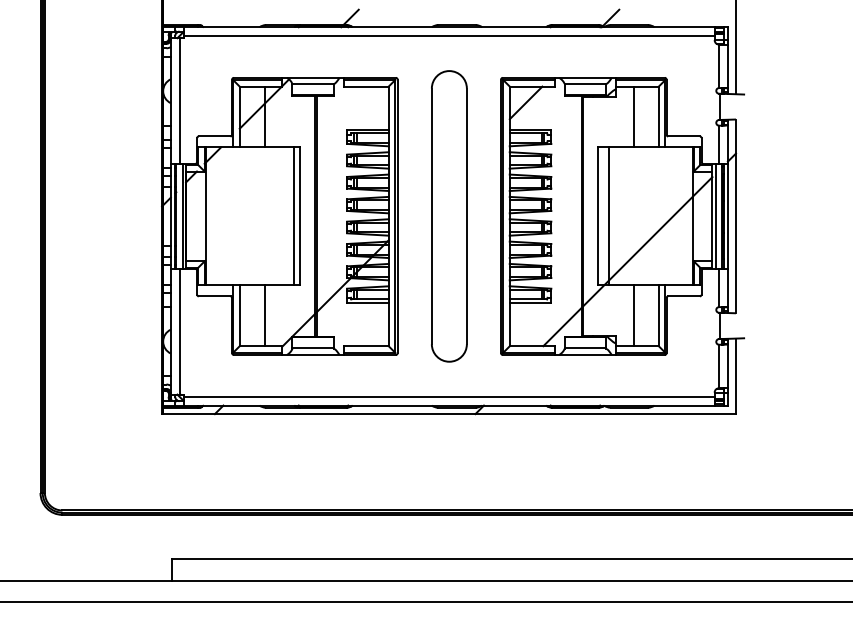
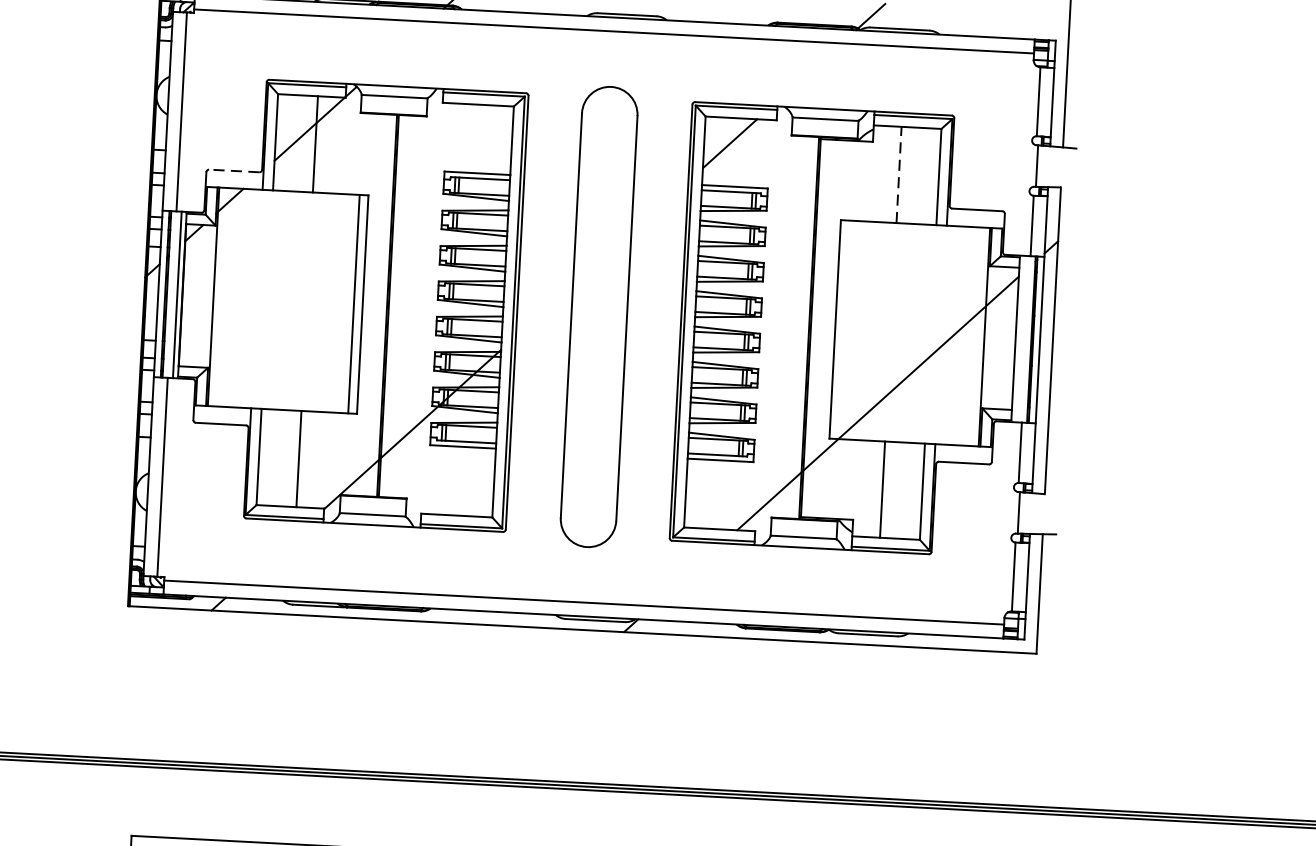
line: (633, 116) -> (898, 174), solid -> dashed
line: (214, 136) -> (233, 171), solid -> dashed
line: (715, 215) -> (1020, 337), removed
line: (609, 216) -> (852, 330), removed

